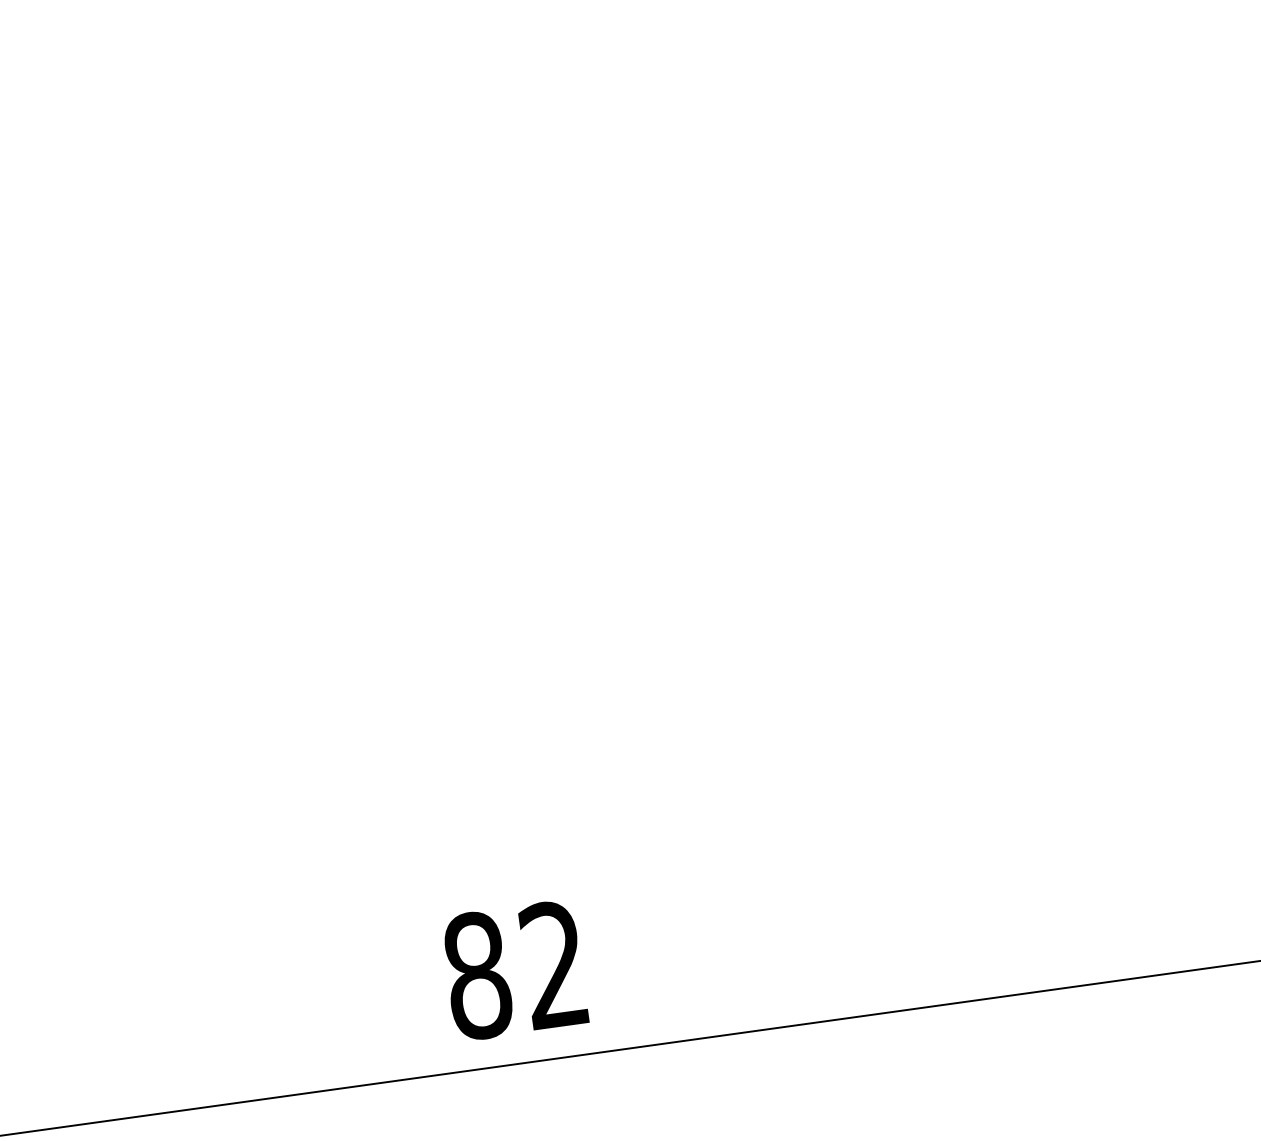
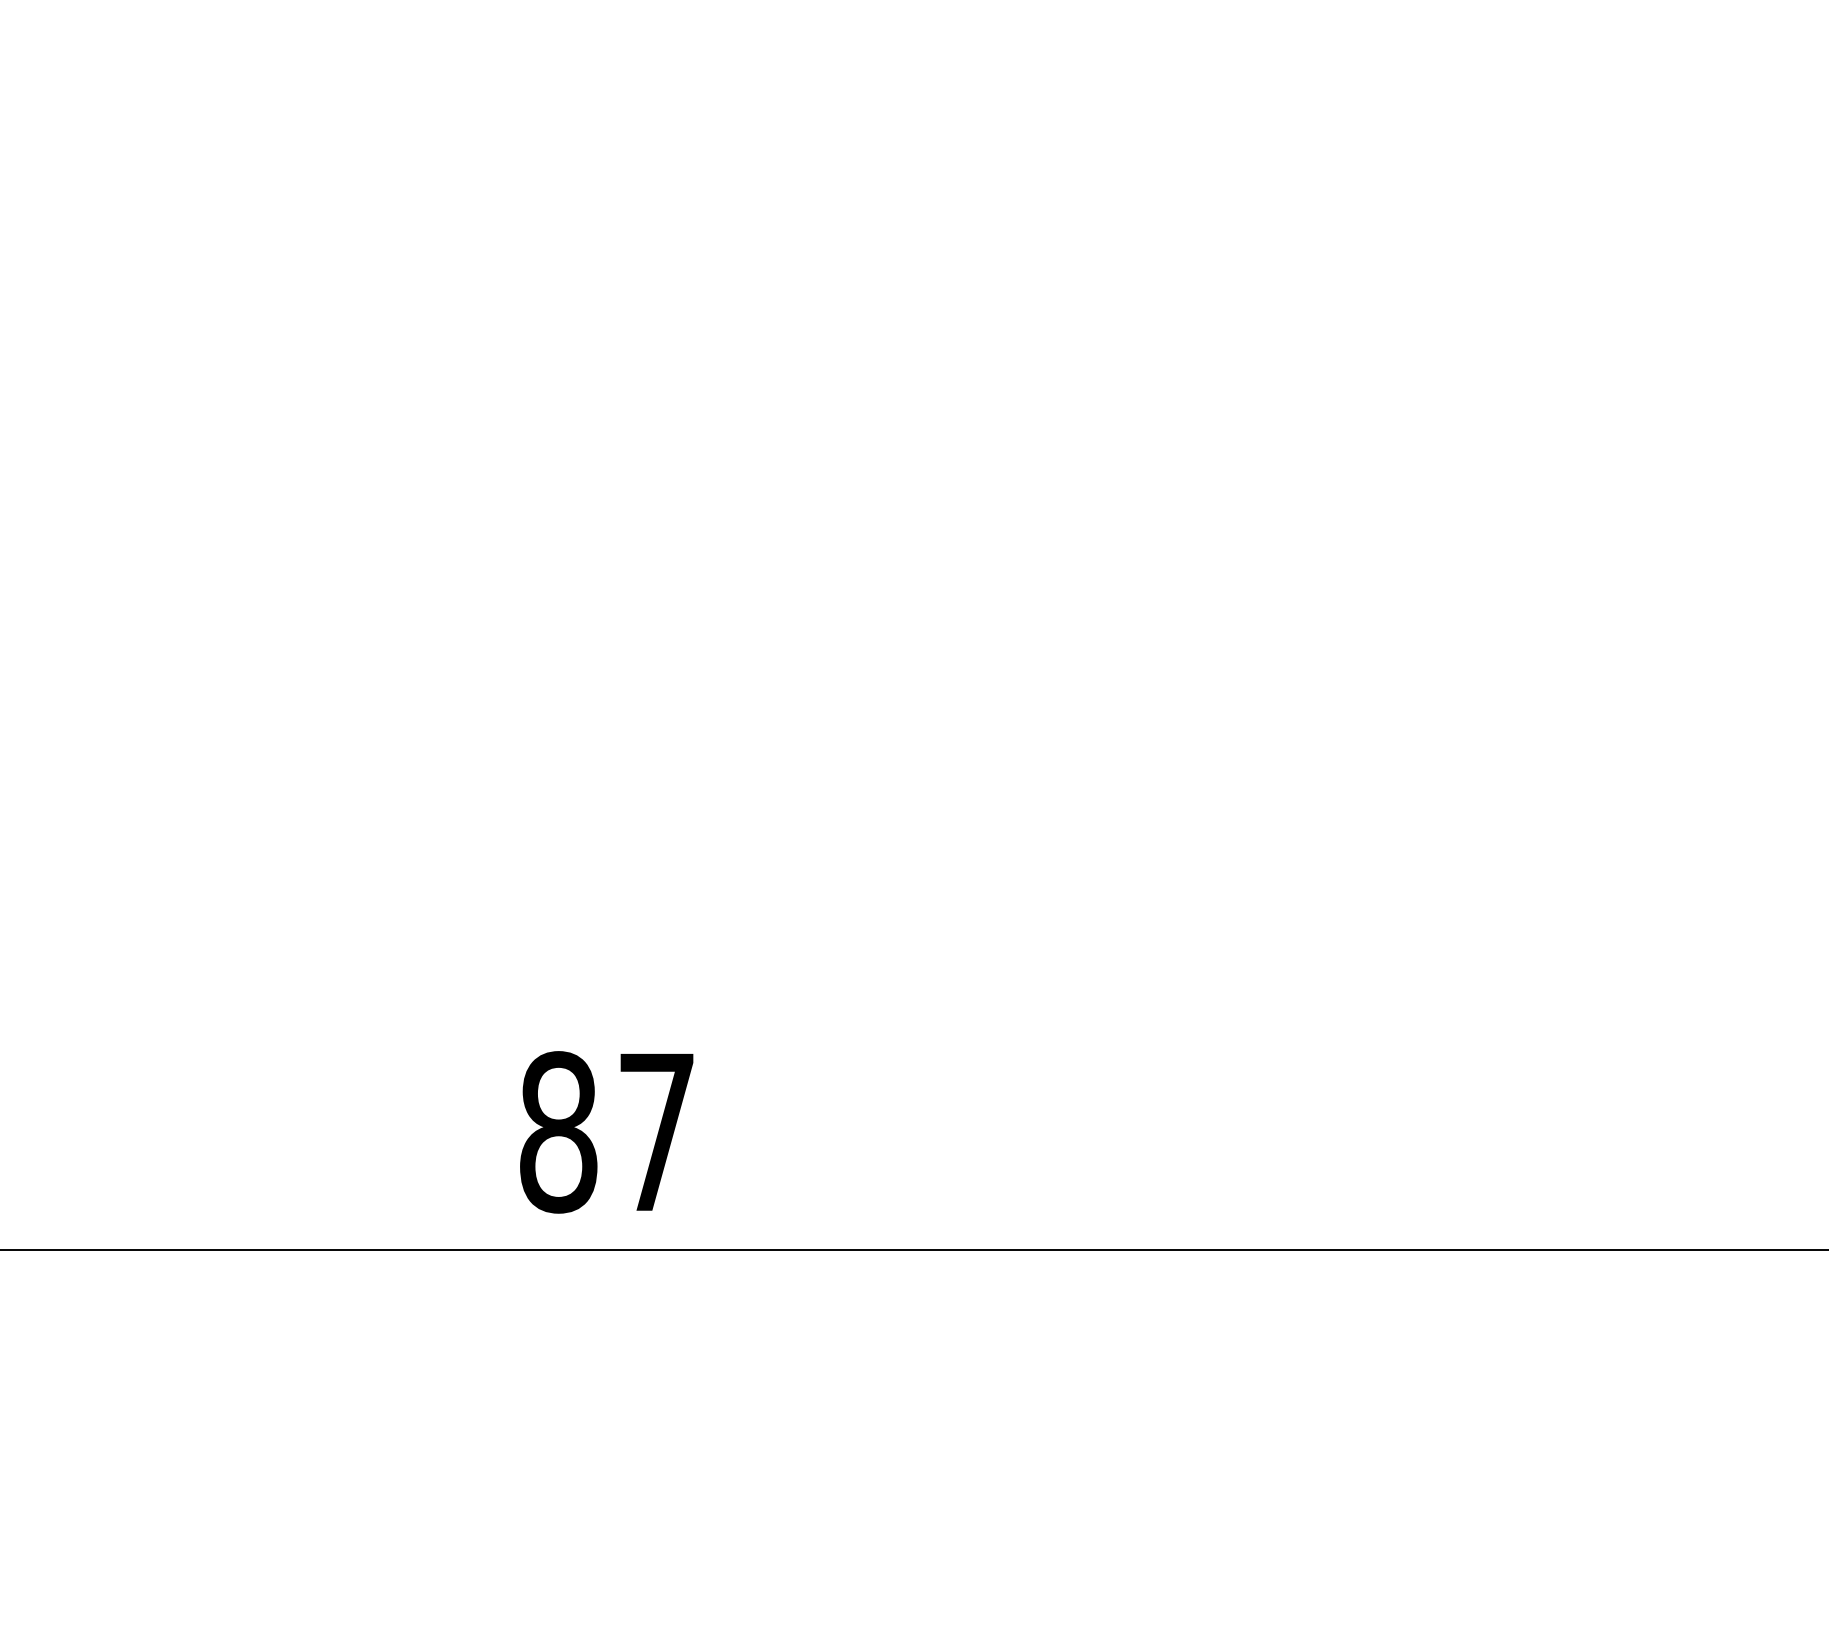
text: (554, 963) -> (656, 1130), 82 -> 87

